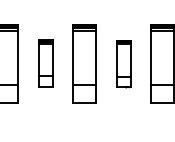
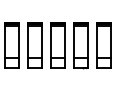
part: (44, 63) -> (34, 45), size x1.67
part: (122, 63) -> (80, 45), size x1.67

